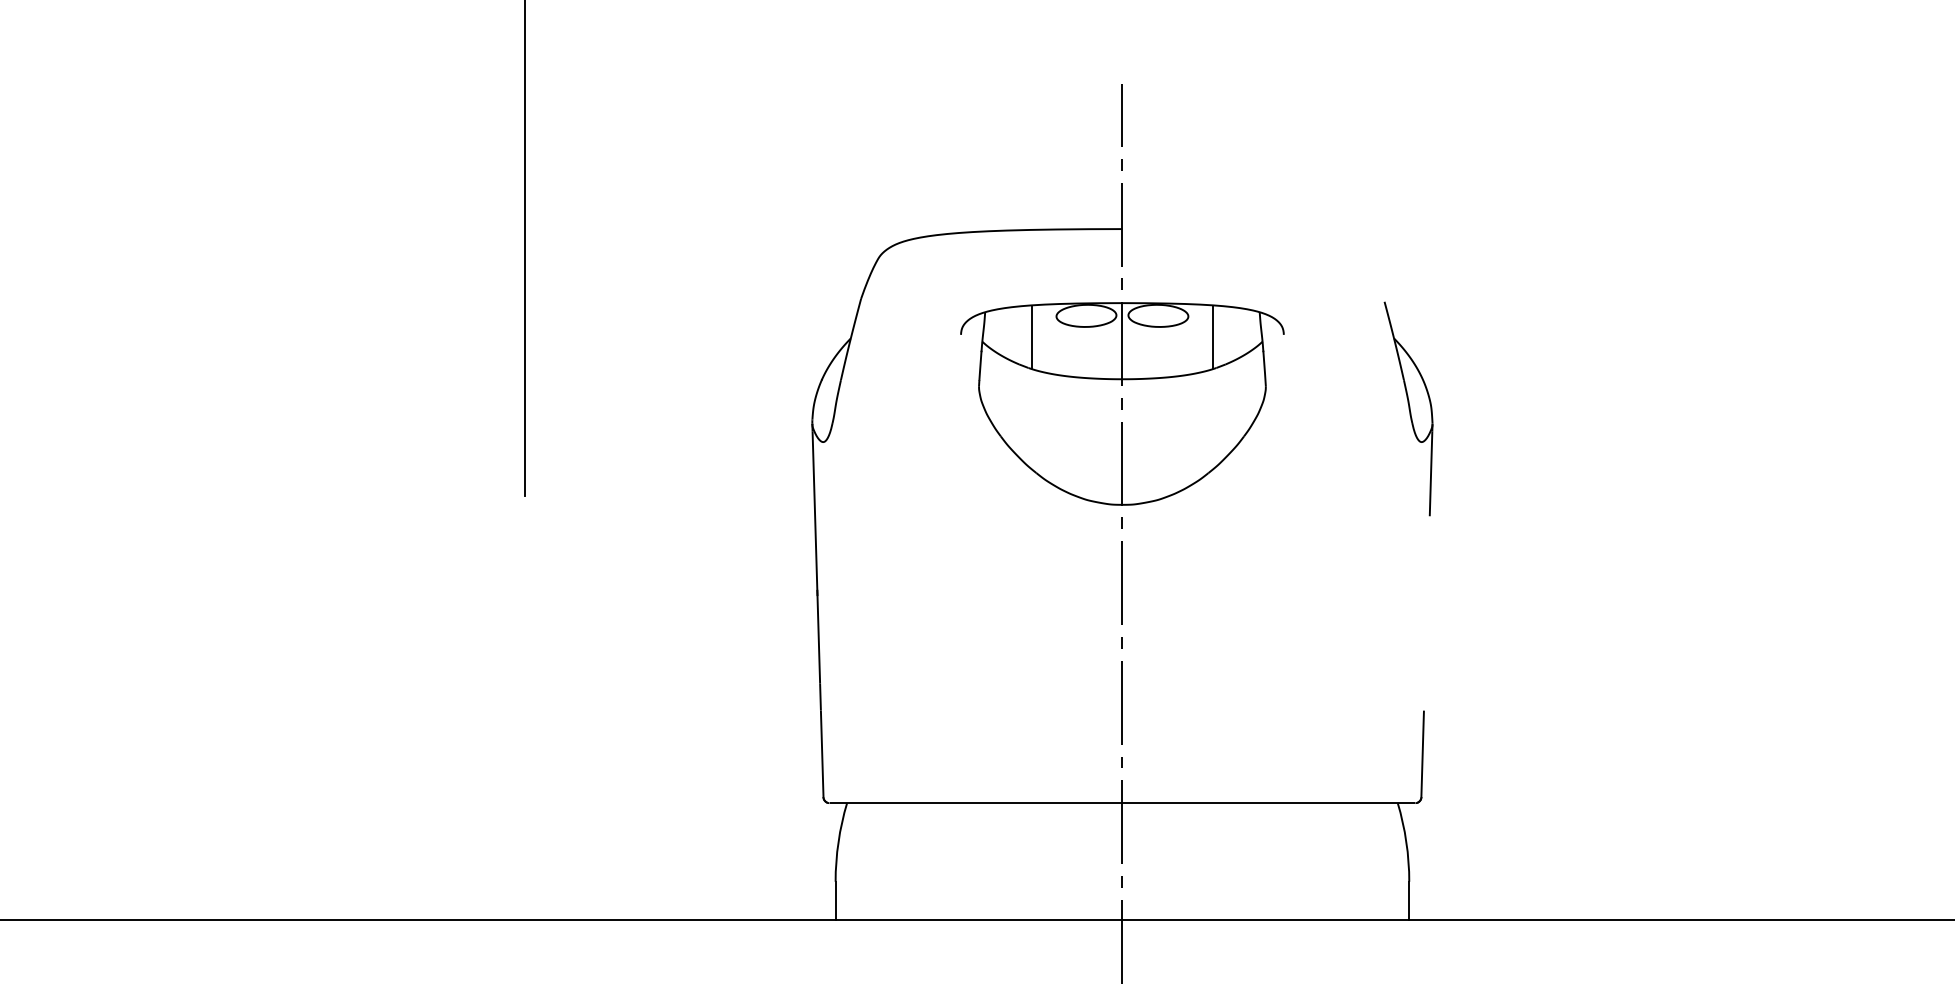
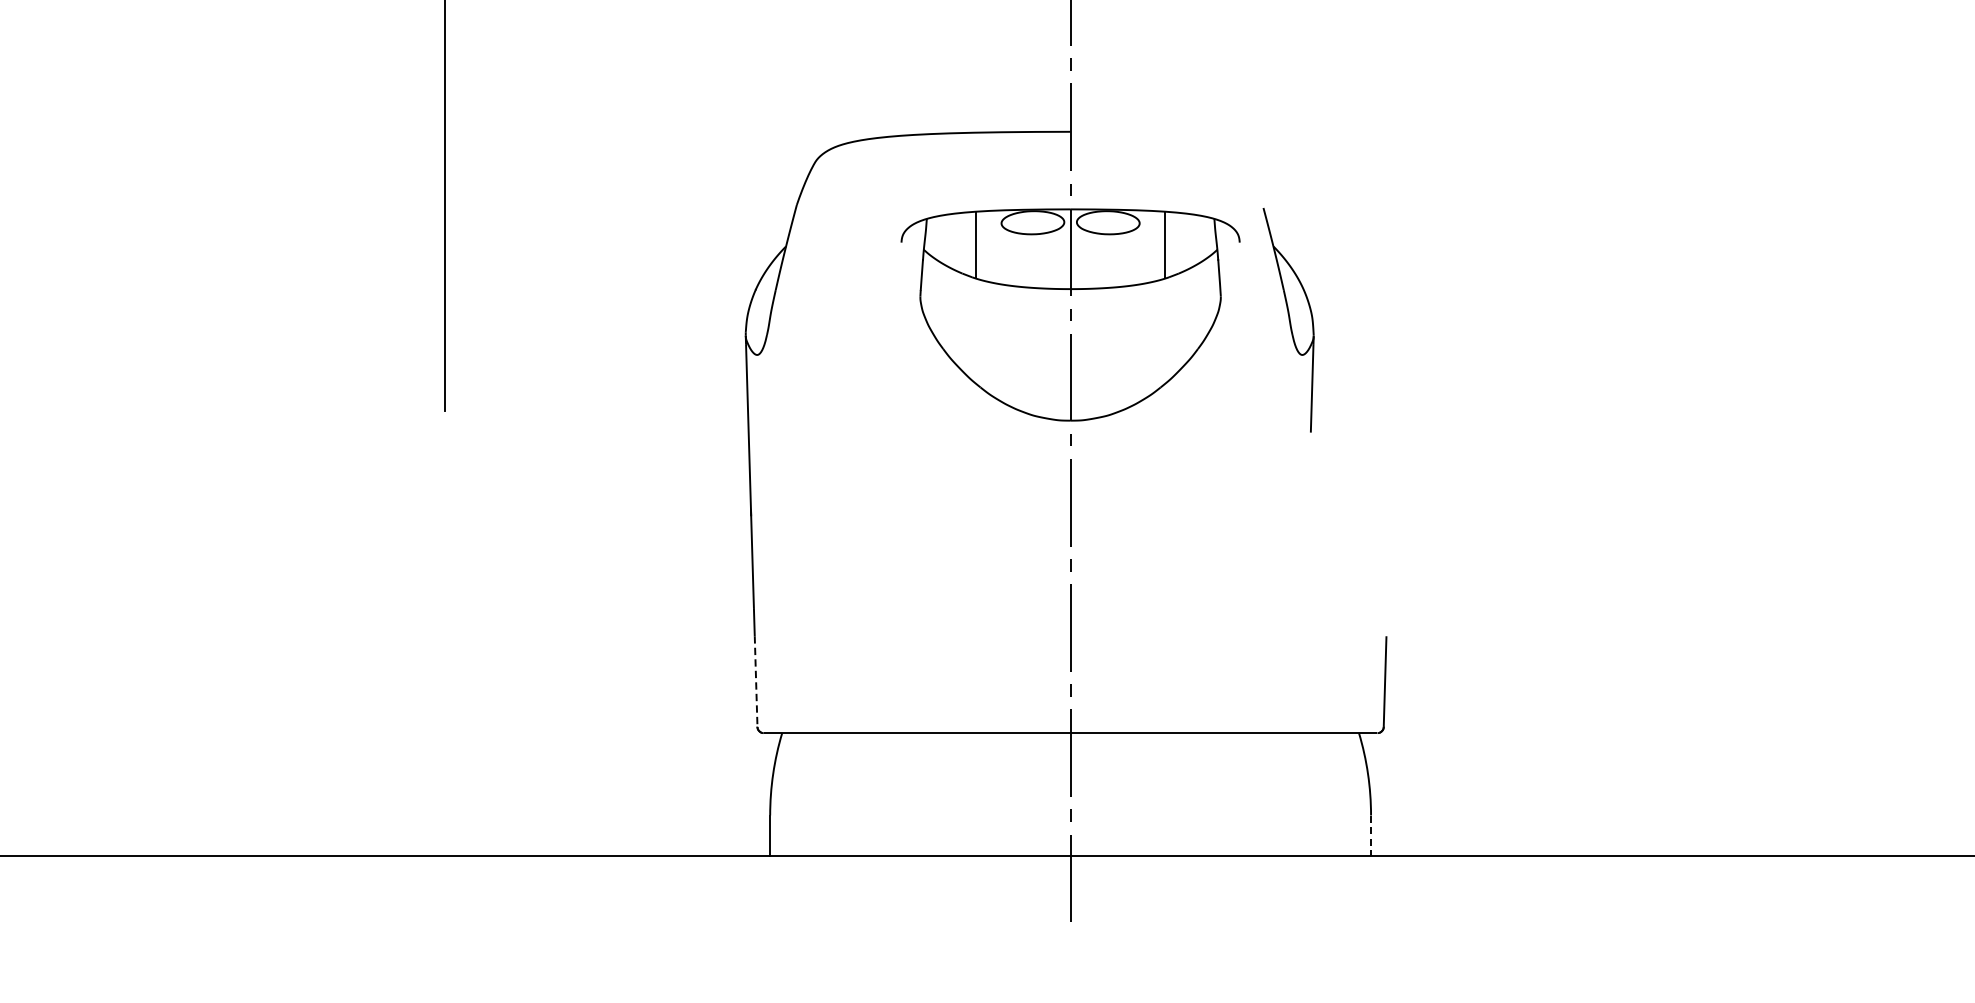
part: (1408, 408) -> (1288, 319), moved
line: (822, 753) -> (756, 681), solid -> dashed
line: (1409, 901) -> (1371, 836), solid -> dashed

